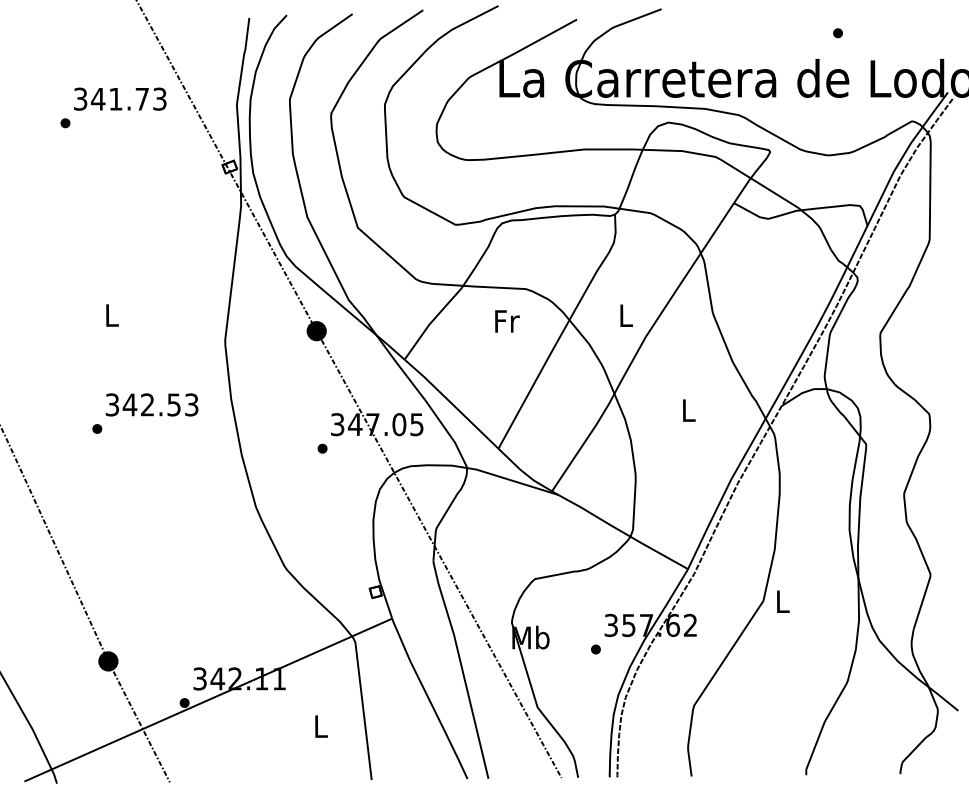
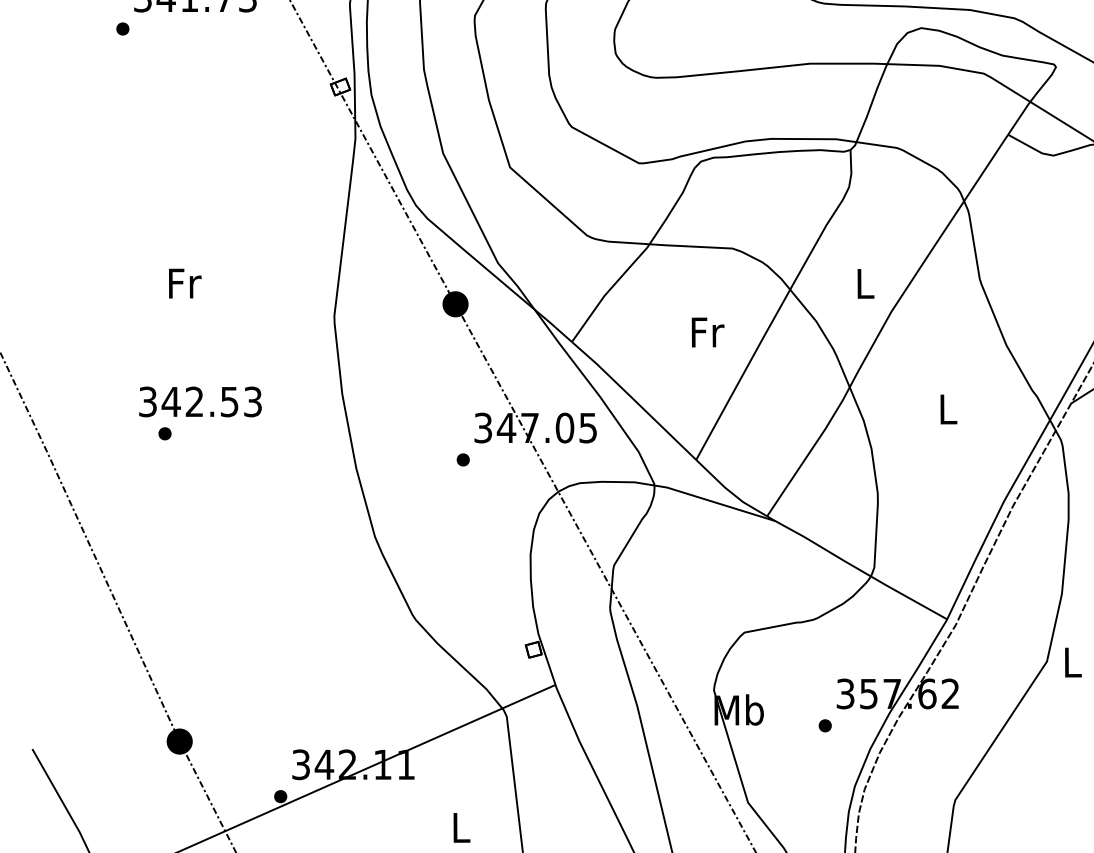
text: (112, 315) -> (185, 283), L -> Fr
text: (507, 321) -> (708, 332), moved
text: (151, 404) -> (199, 401), moved

